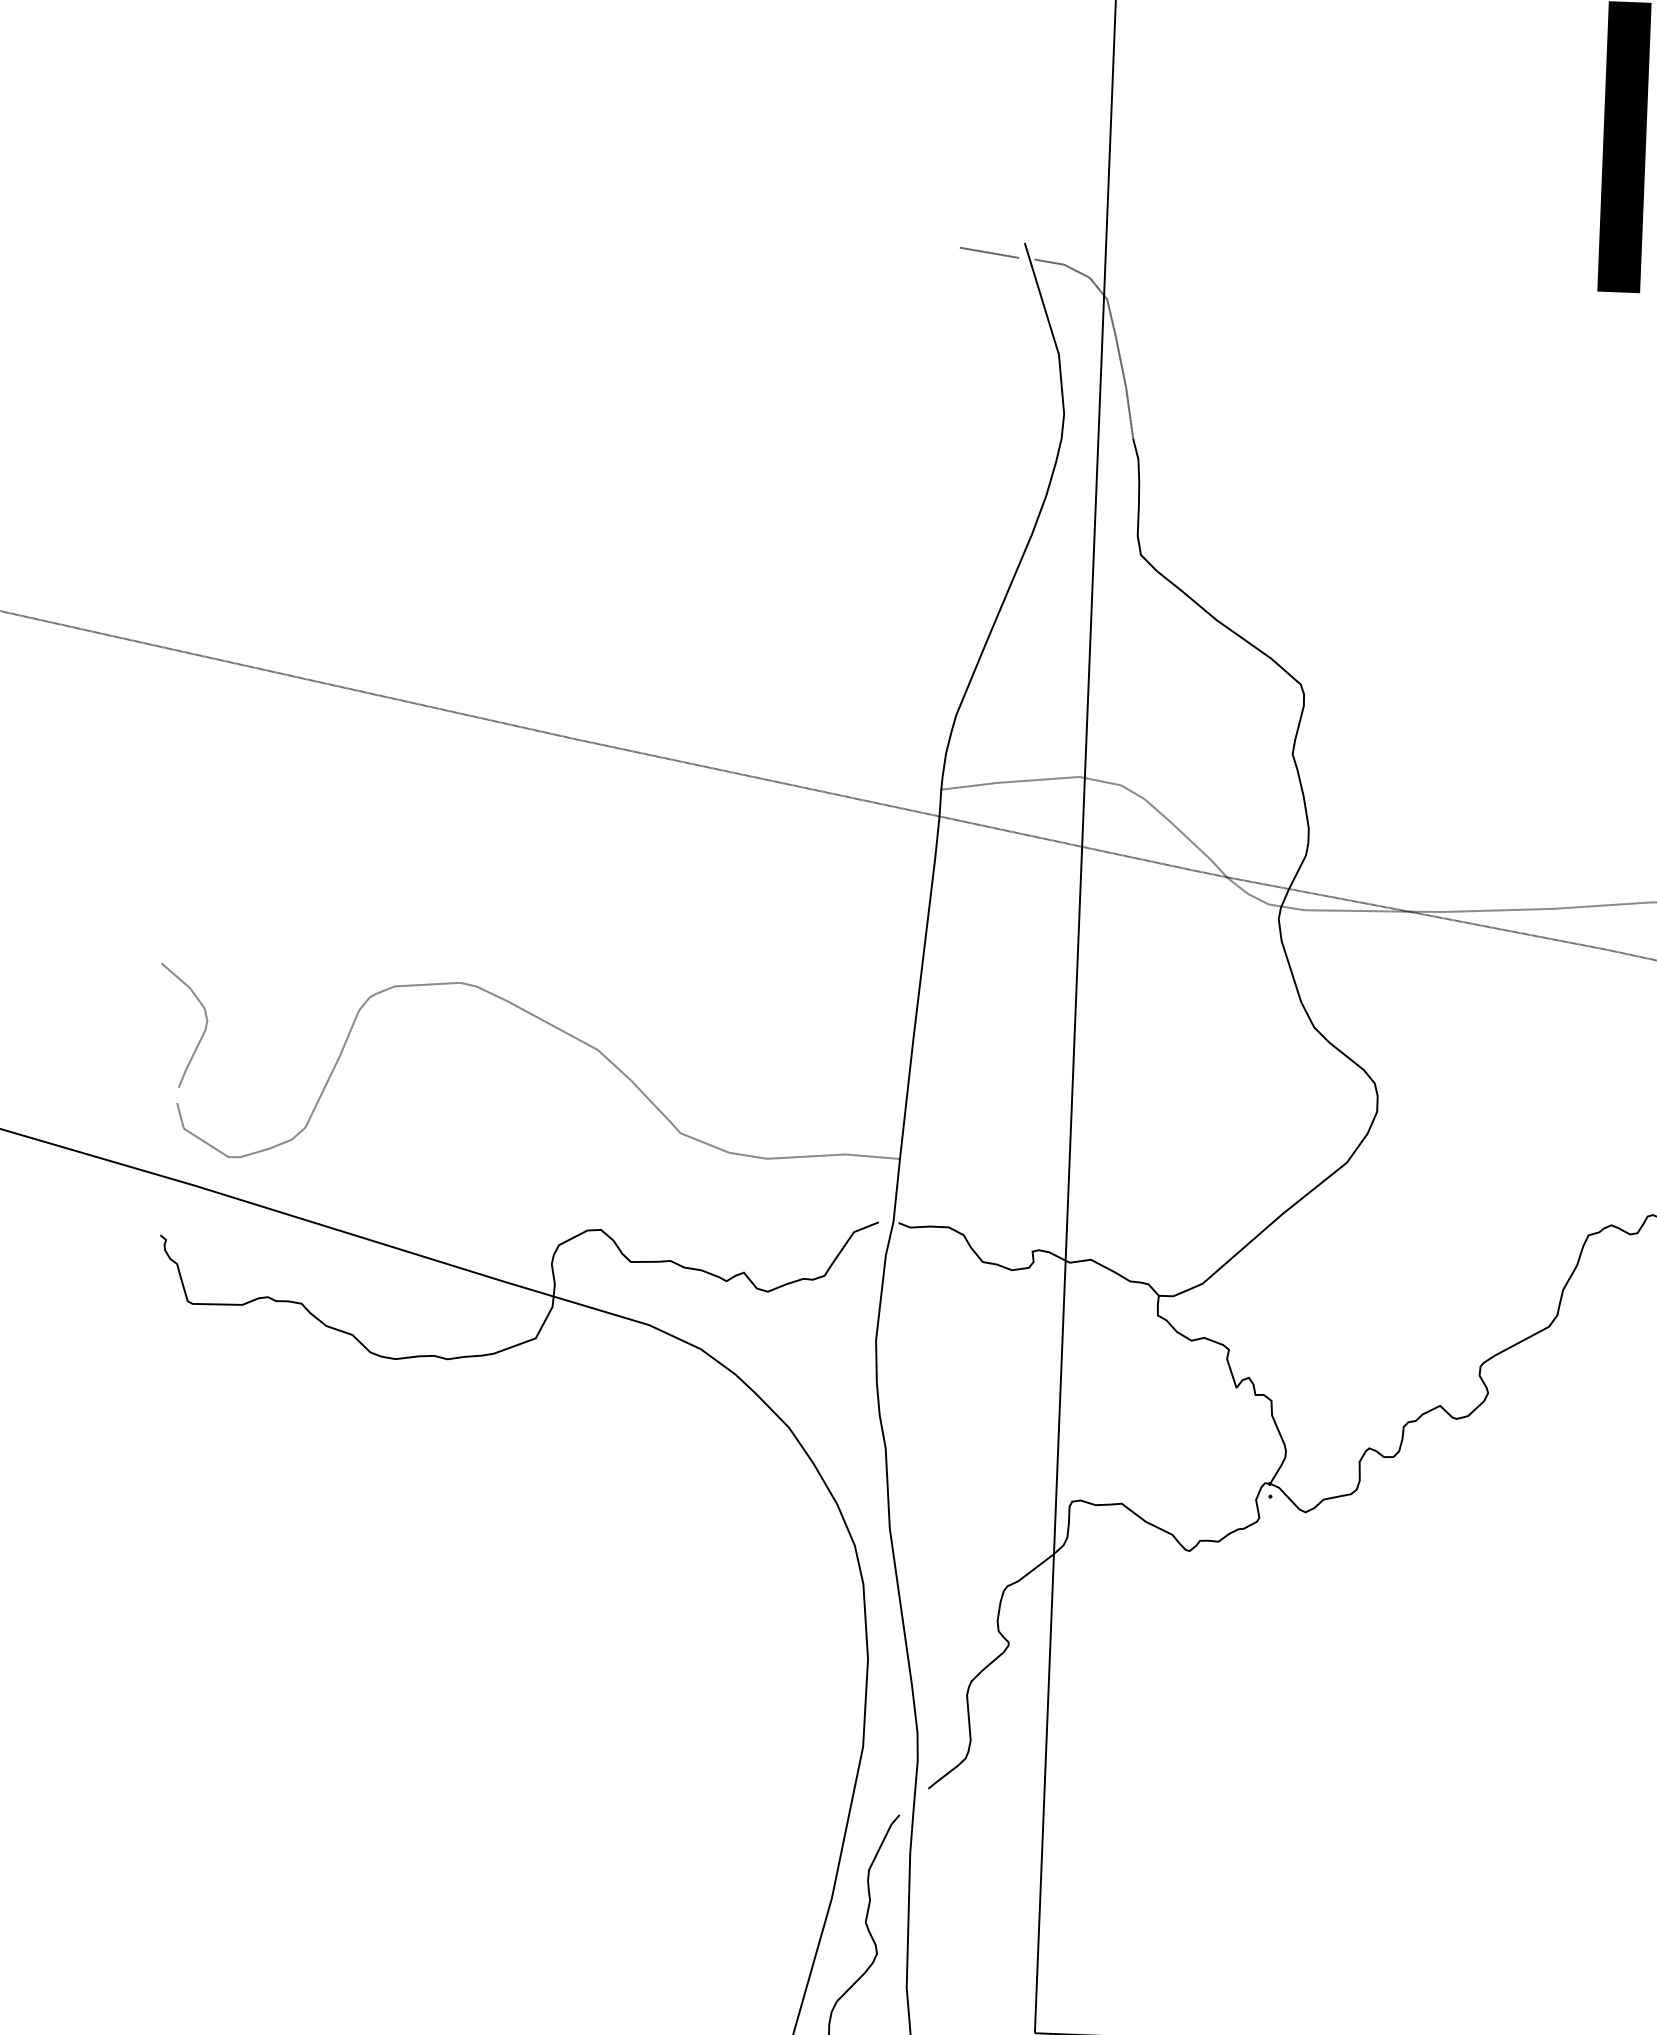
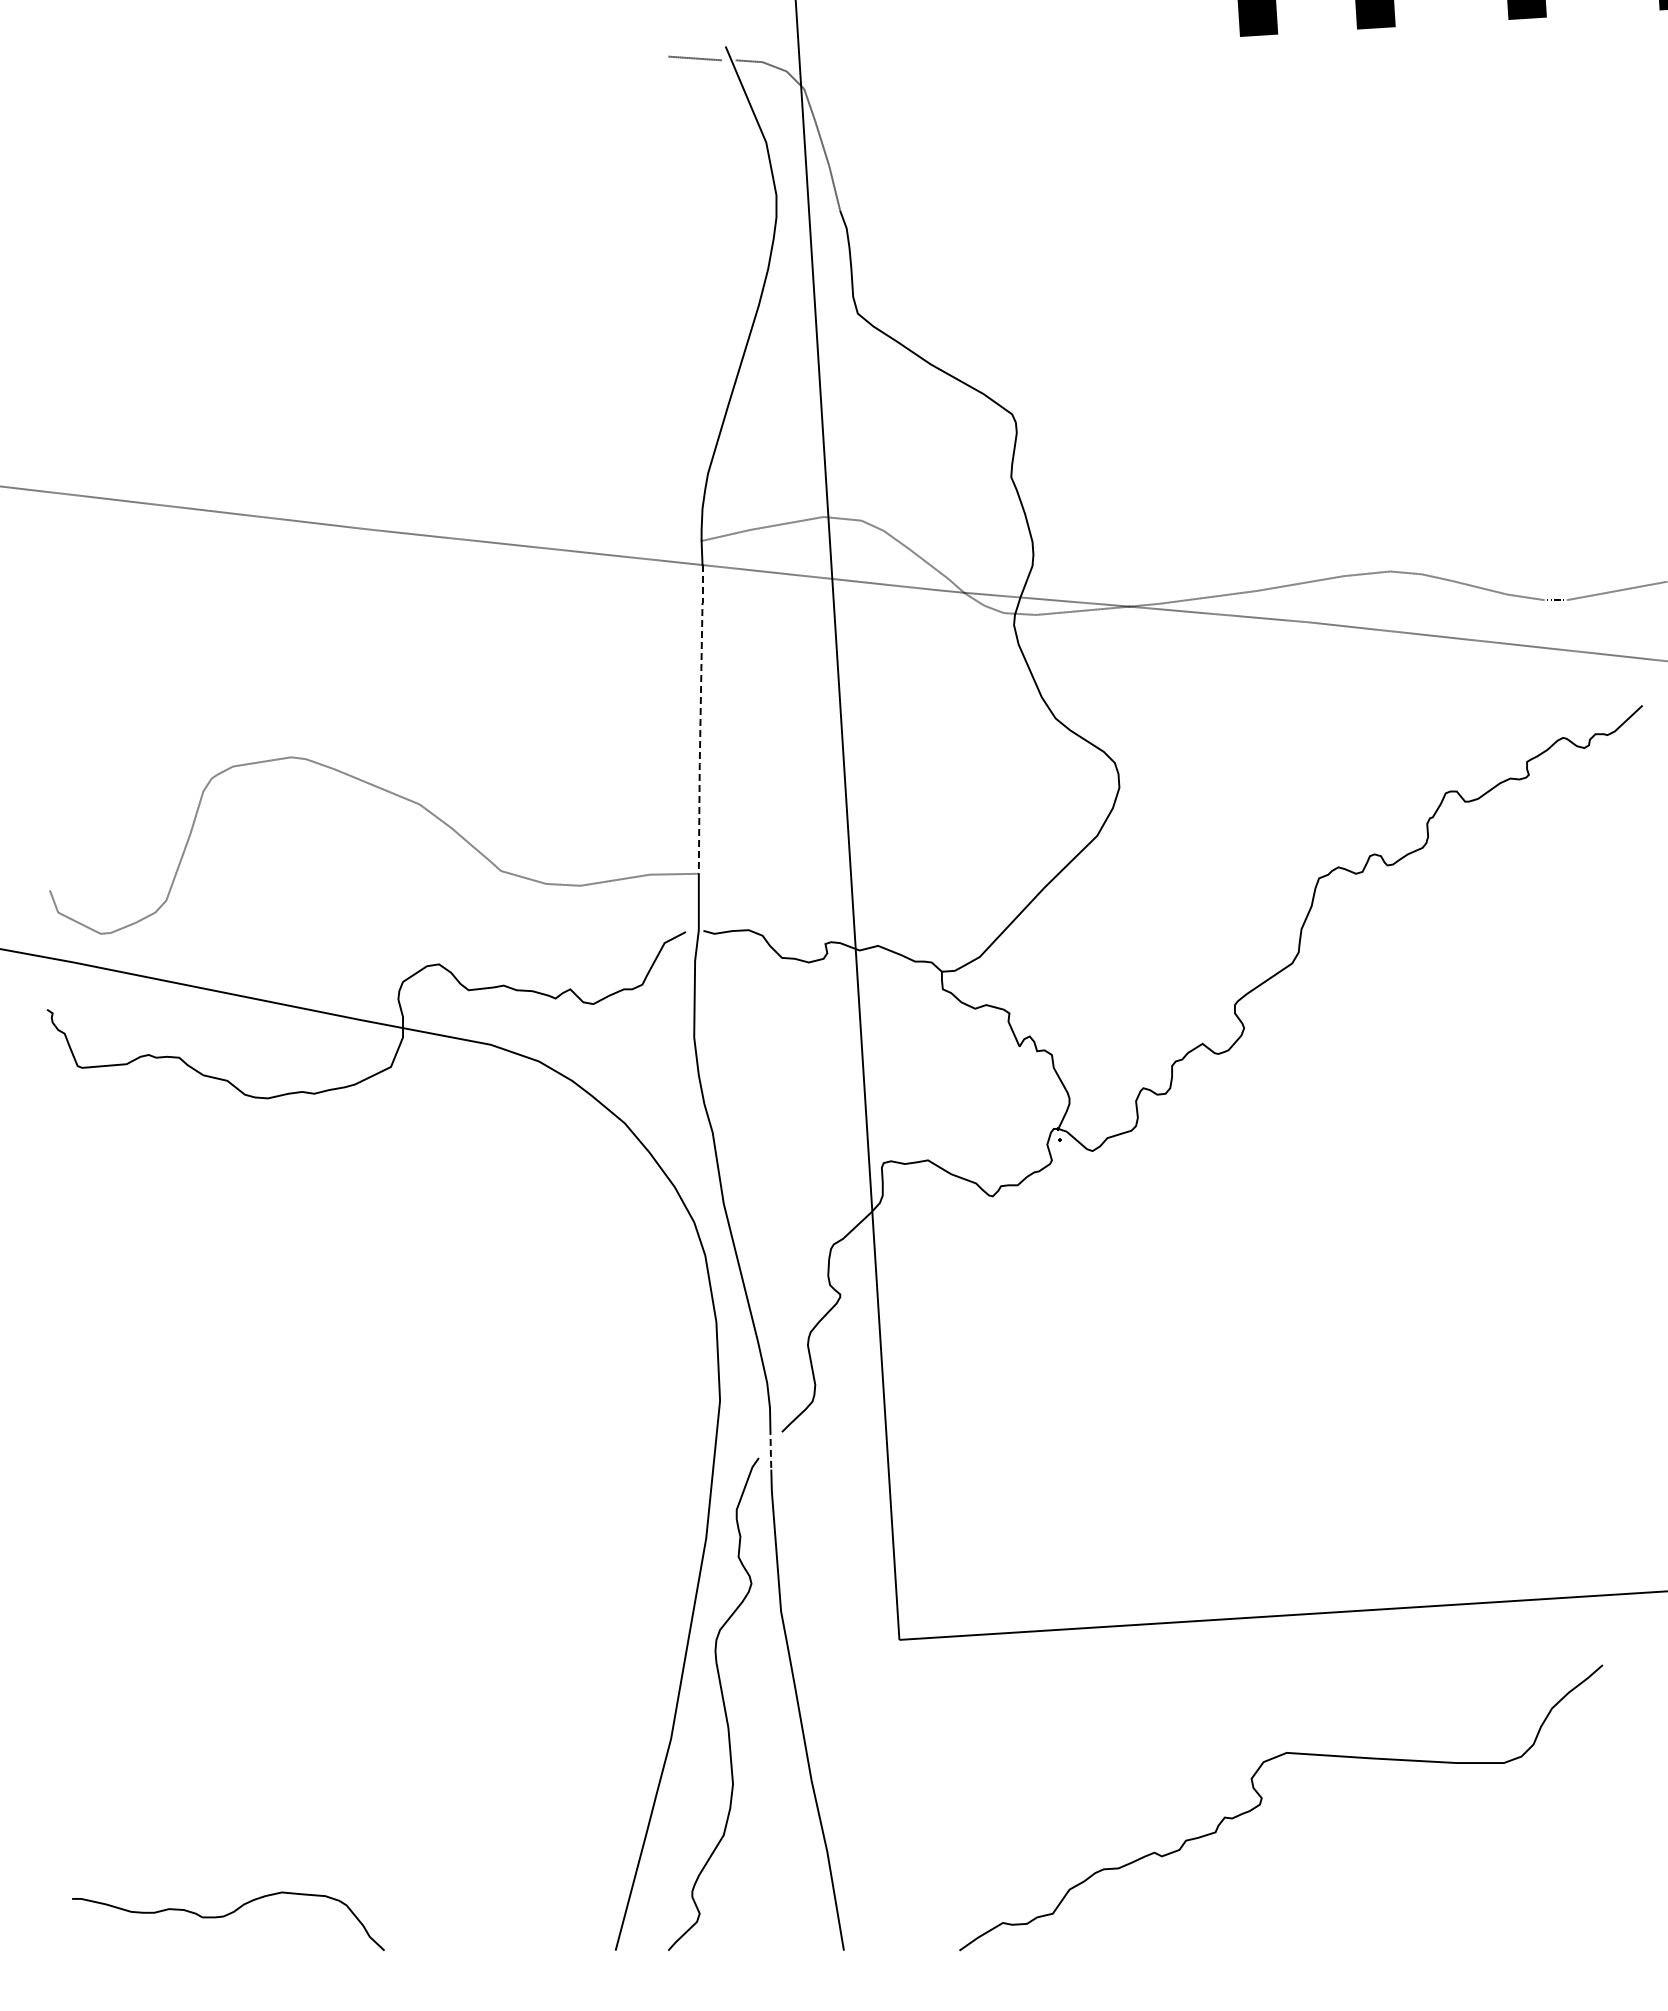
line: (919, 987) -> (700, 719), solid -> dashed
curve: (201, 1034) -> (65, 827), removed
line: (913, 1806) -> (770, 1449), solid -> dashed

